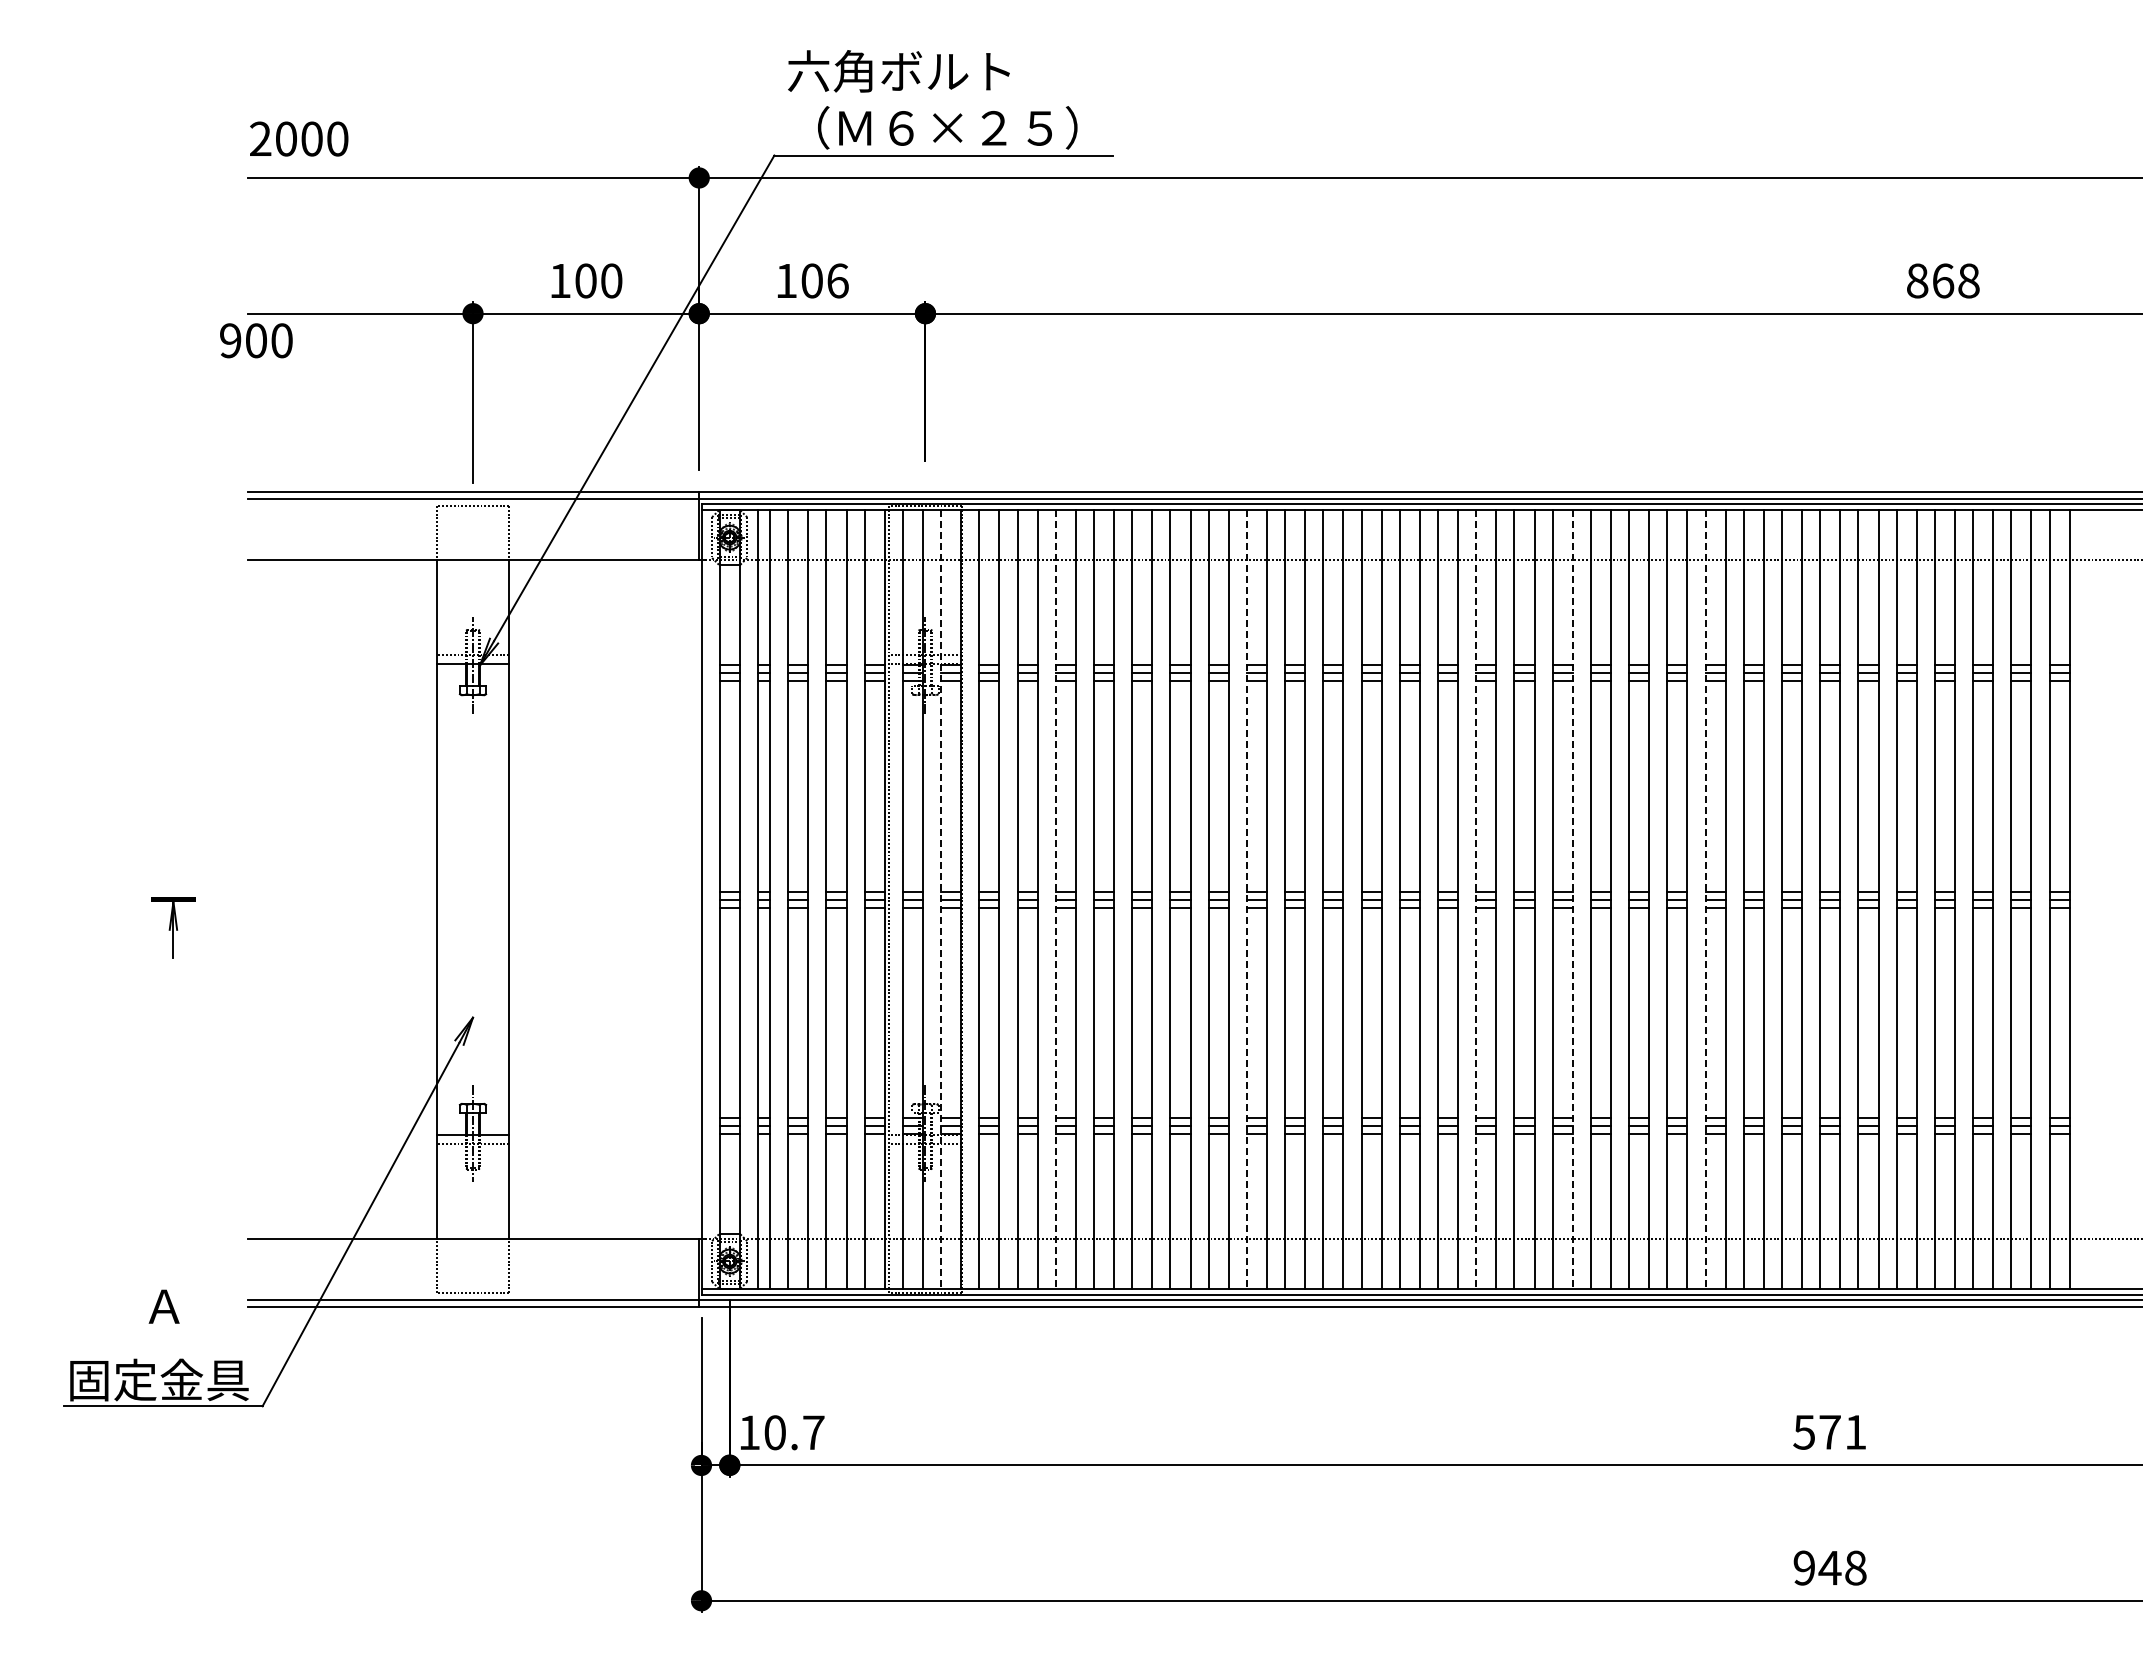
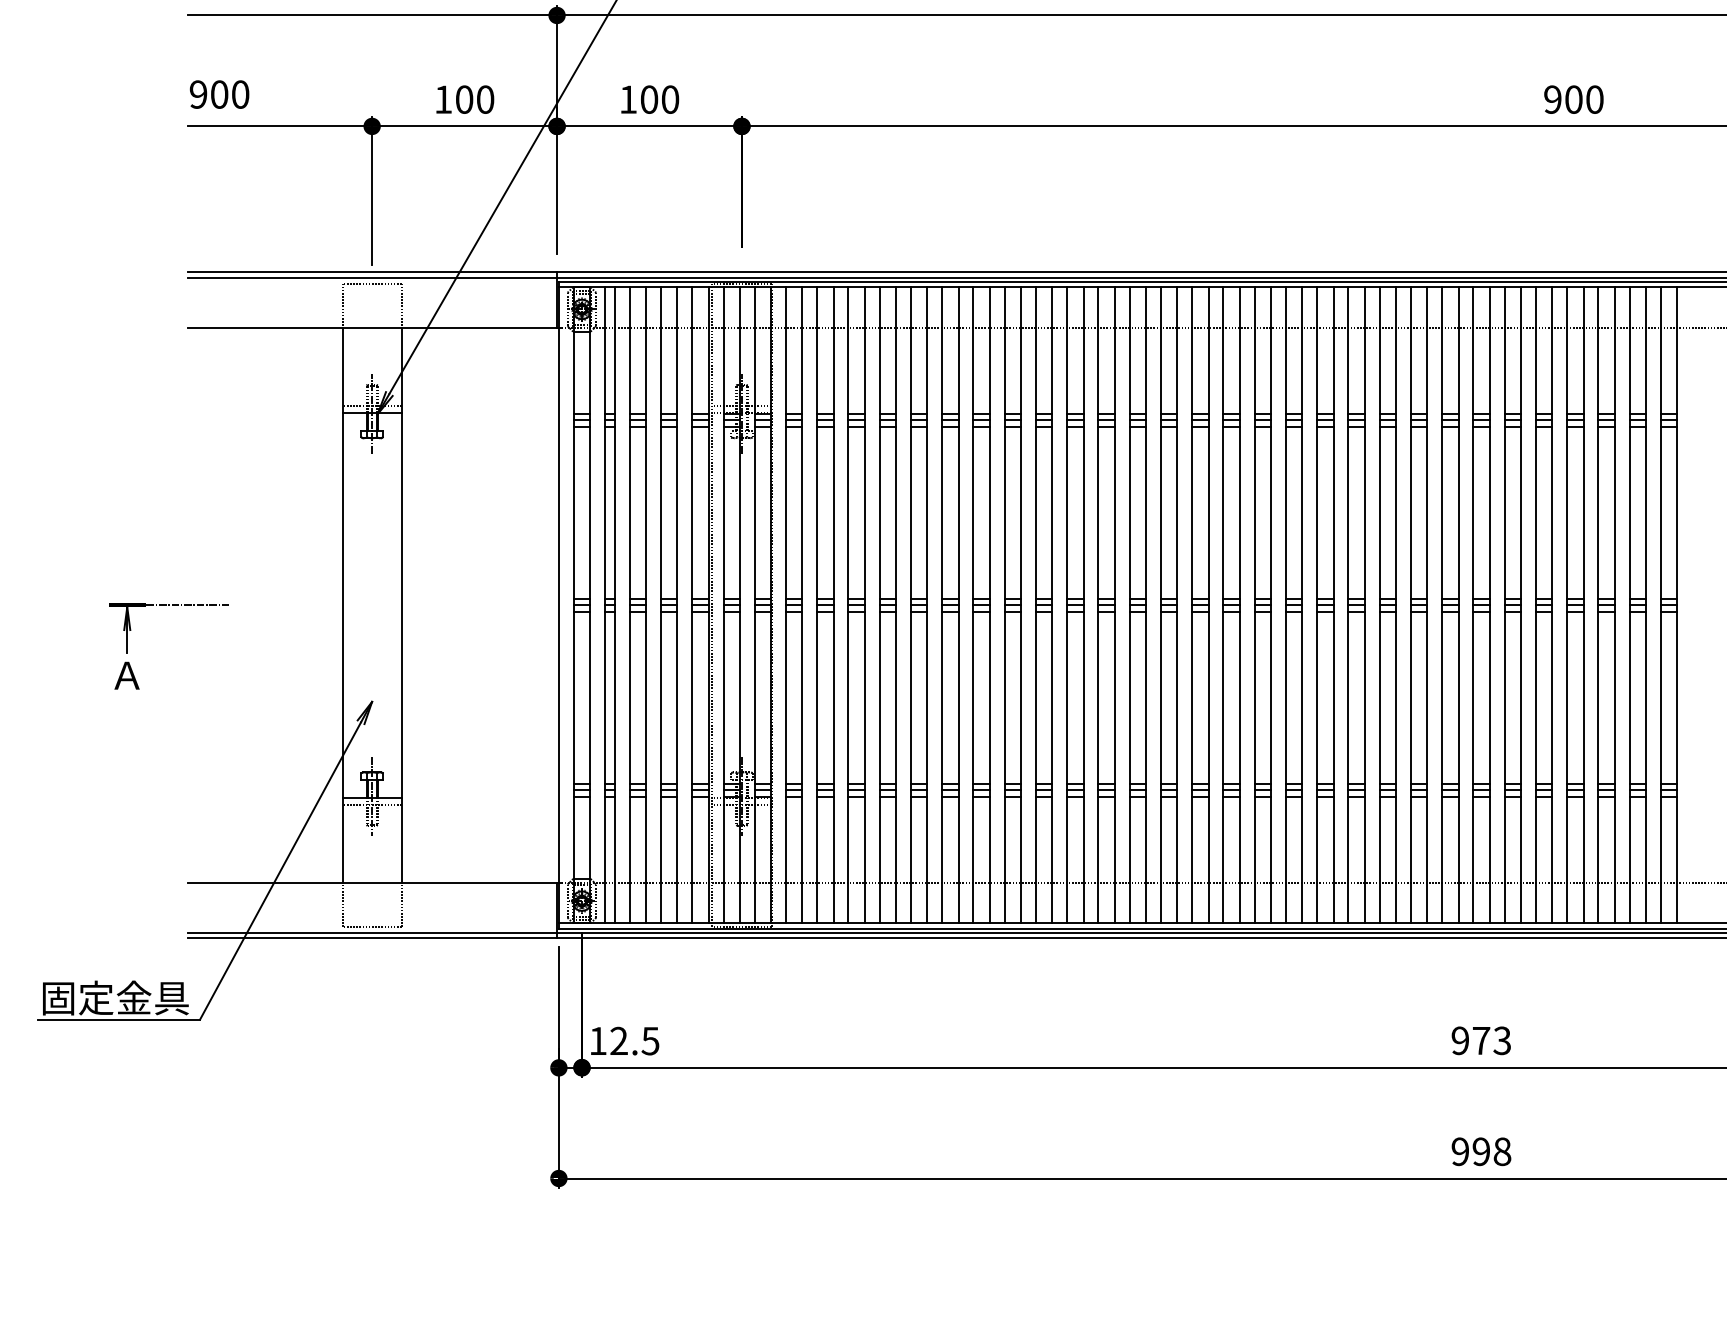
text: (837, 280) -> (670, 99), 106 -> 100
text: (1942, 280) -> (1573, 99), 868 -> 900
text: (256, 340) -> (219, 94), moved
line: (247, 899) -> (187, 605), added
line: (941, 900) -> (755, 606), dashed -> solid
line: (1055, 900) -> (848, 606), dashed -> solid
line: (1246, 900) -> (1004, 606), dashed -> solid
line: (1476, 900) -> (1192, 606), dashed -> solid
line: (1572, 900) -> (1270, 606), dashed -> solid
line: (1705, 900) -> (1379, 606), dashed -> solid
text: (163, 1306) -> (126, 675), moved
text: (1829, 1431) -> (1480, 1040), 571 -> 973
text: (794, 1432) -> (634, 1040), 10.7 -> 12.5
text: (1829, 1567) -> (1480, 1151), 948 -> 998

